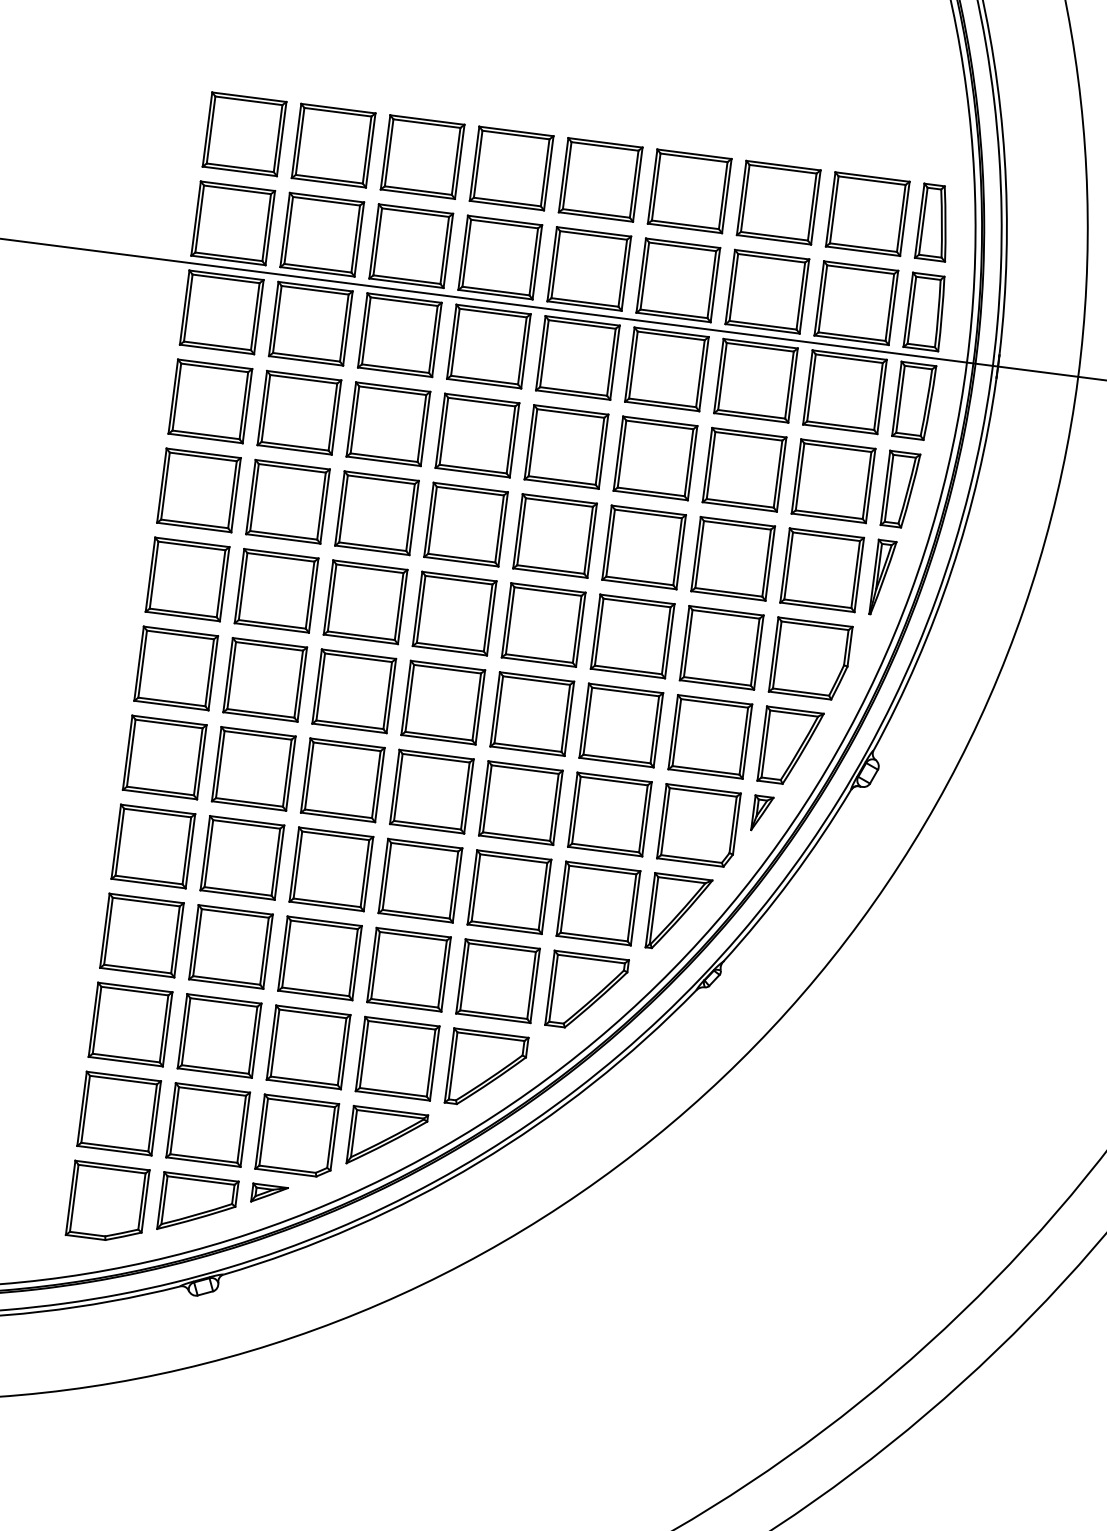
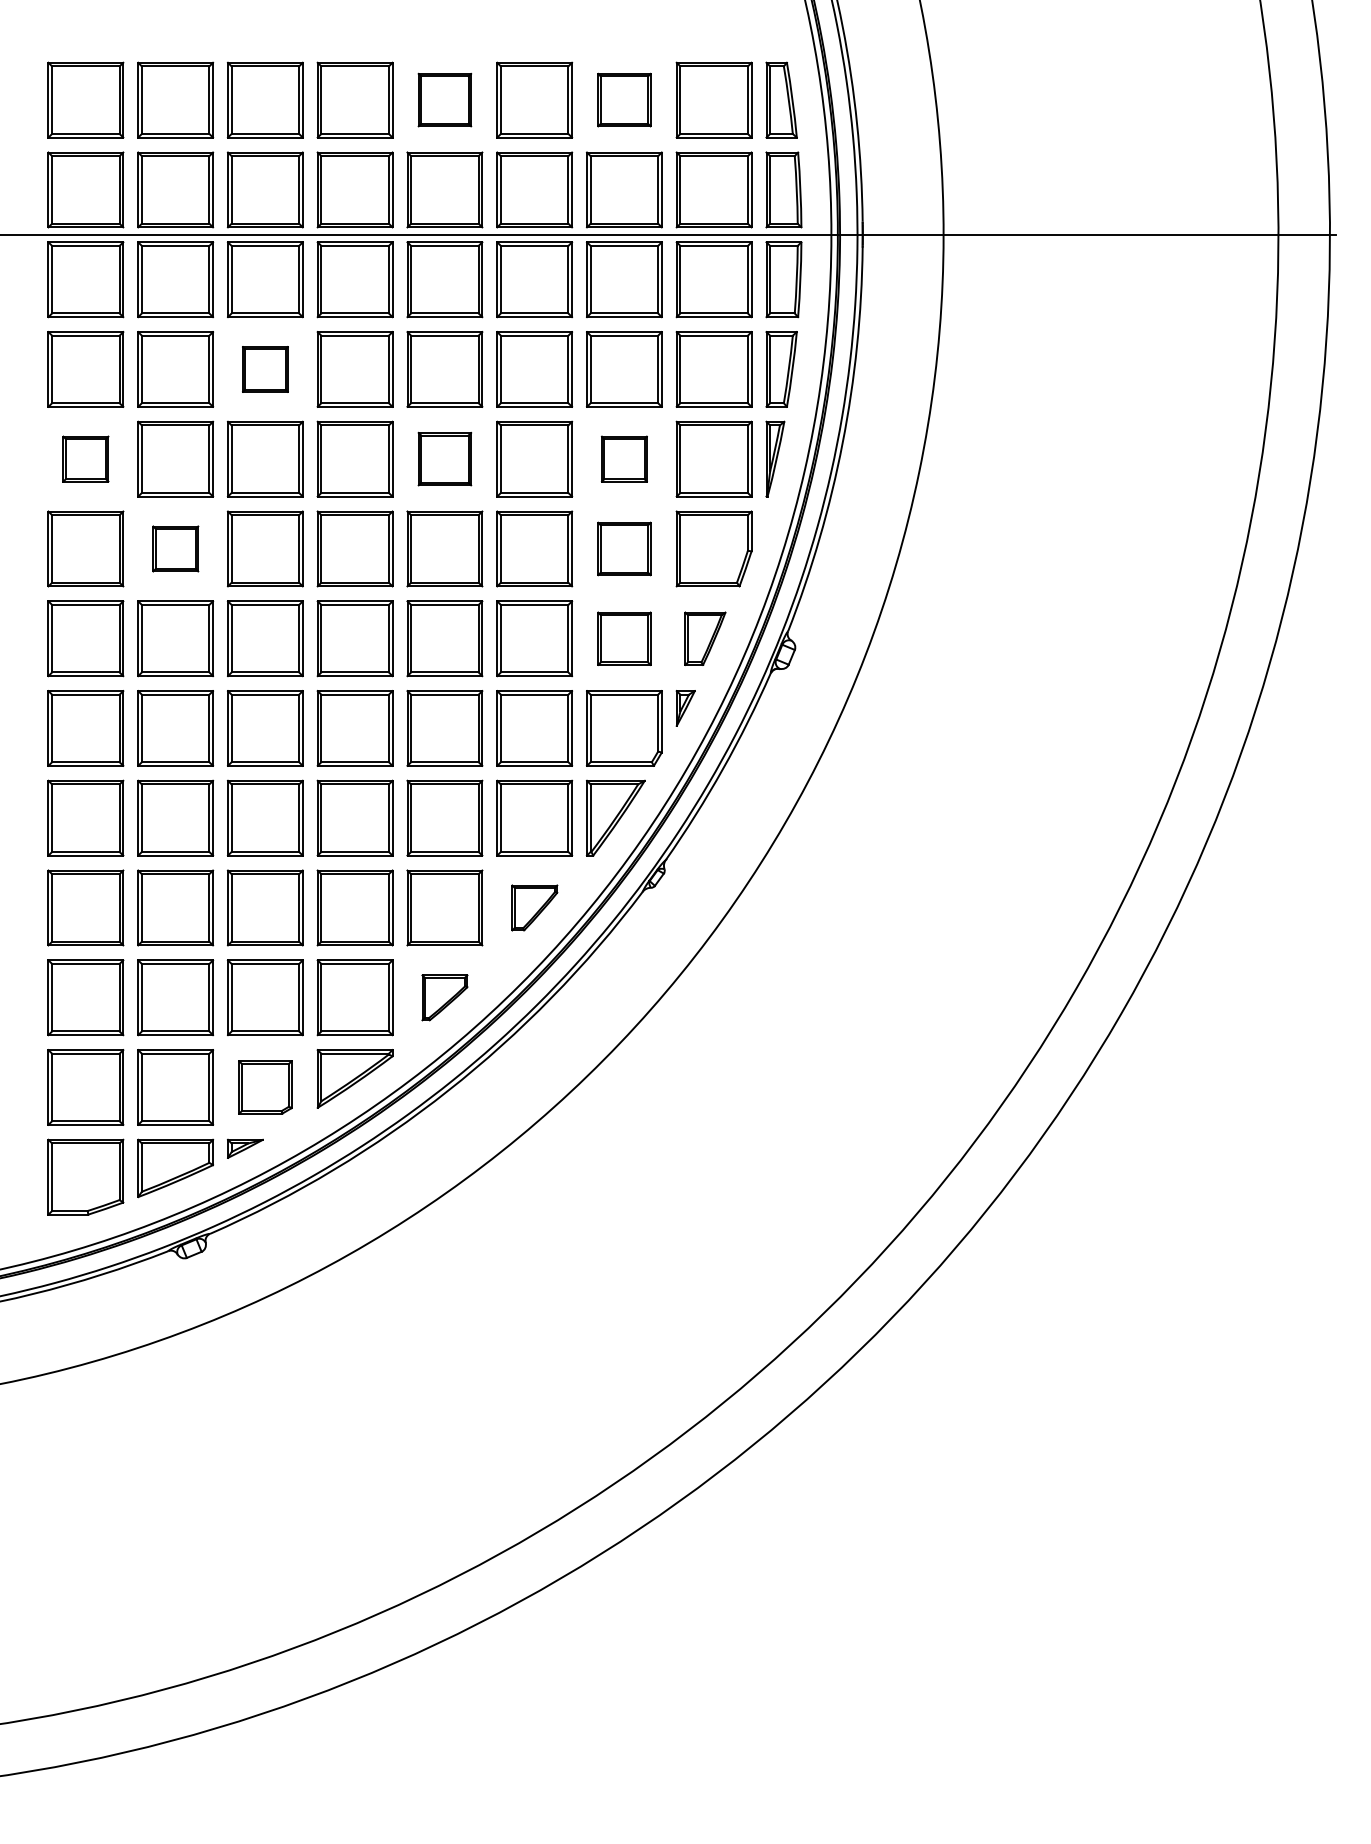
part: (600, 179) -> (444, 99), size x0.7
part: (778, 202) -> (624, 99), size x0.7
part: (388, 424) -> (265, 369), size x0.6
part: (198, 489) -> (85, 458), size x0.6
part: (554, 535) -> (444, 458), size x0.7
part: (733, 558) -> (624, 458), size x0.6
part: (276, 590) -> (175, 548), size x0.6
part: (721, 647) -> (624, 548), size x0.7
part: (710, 736) -> (624, 638), size x0.7
part: (790, 747) -> (705, 638), size x0.7
part: (586, 992) -> (534, 907), size x0.6
part: (486, 1069) -> (444, 997), size x0.6
part: (297, 1136) -> (265, 1087), size x0.7

